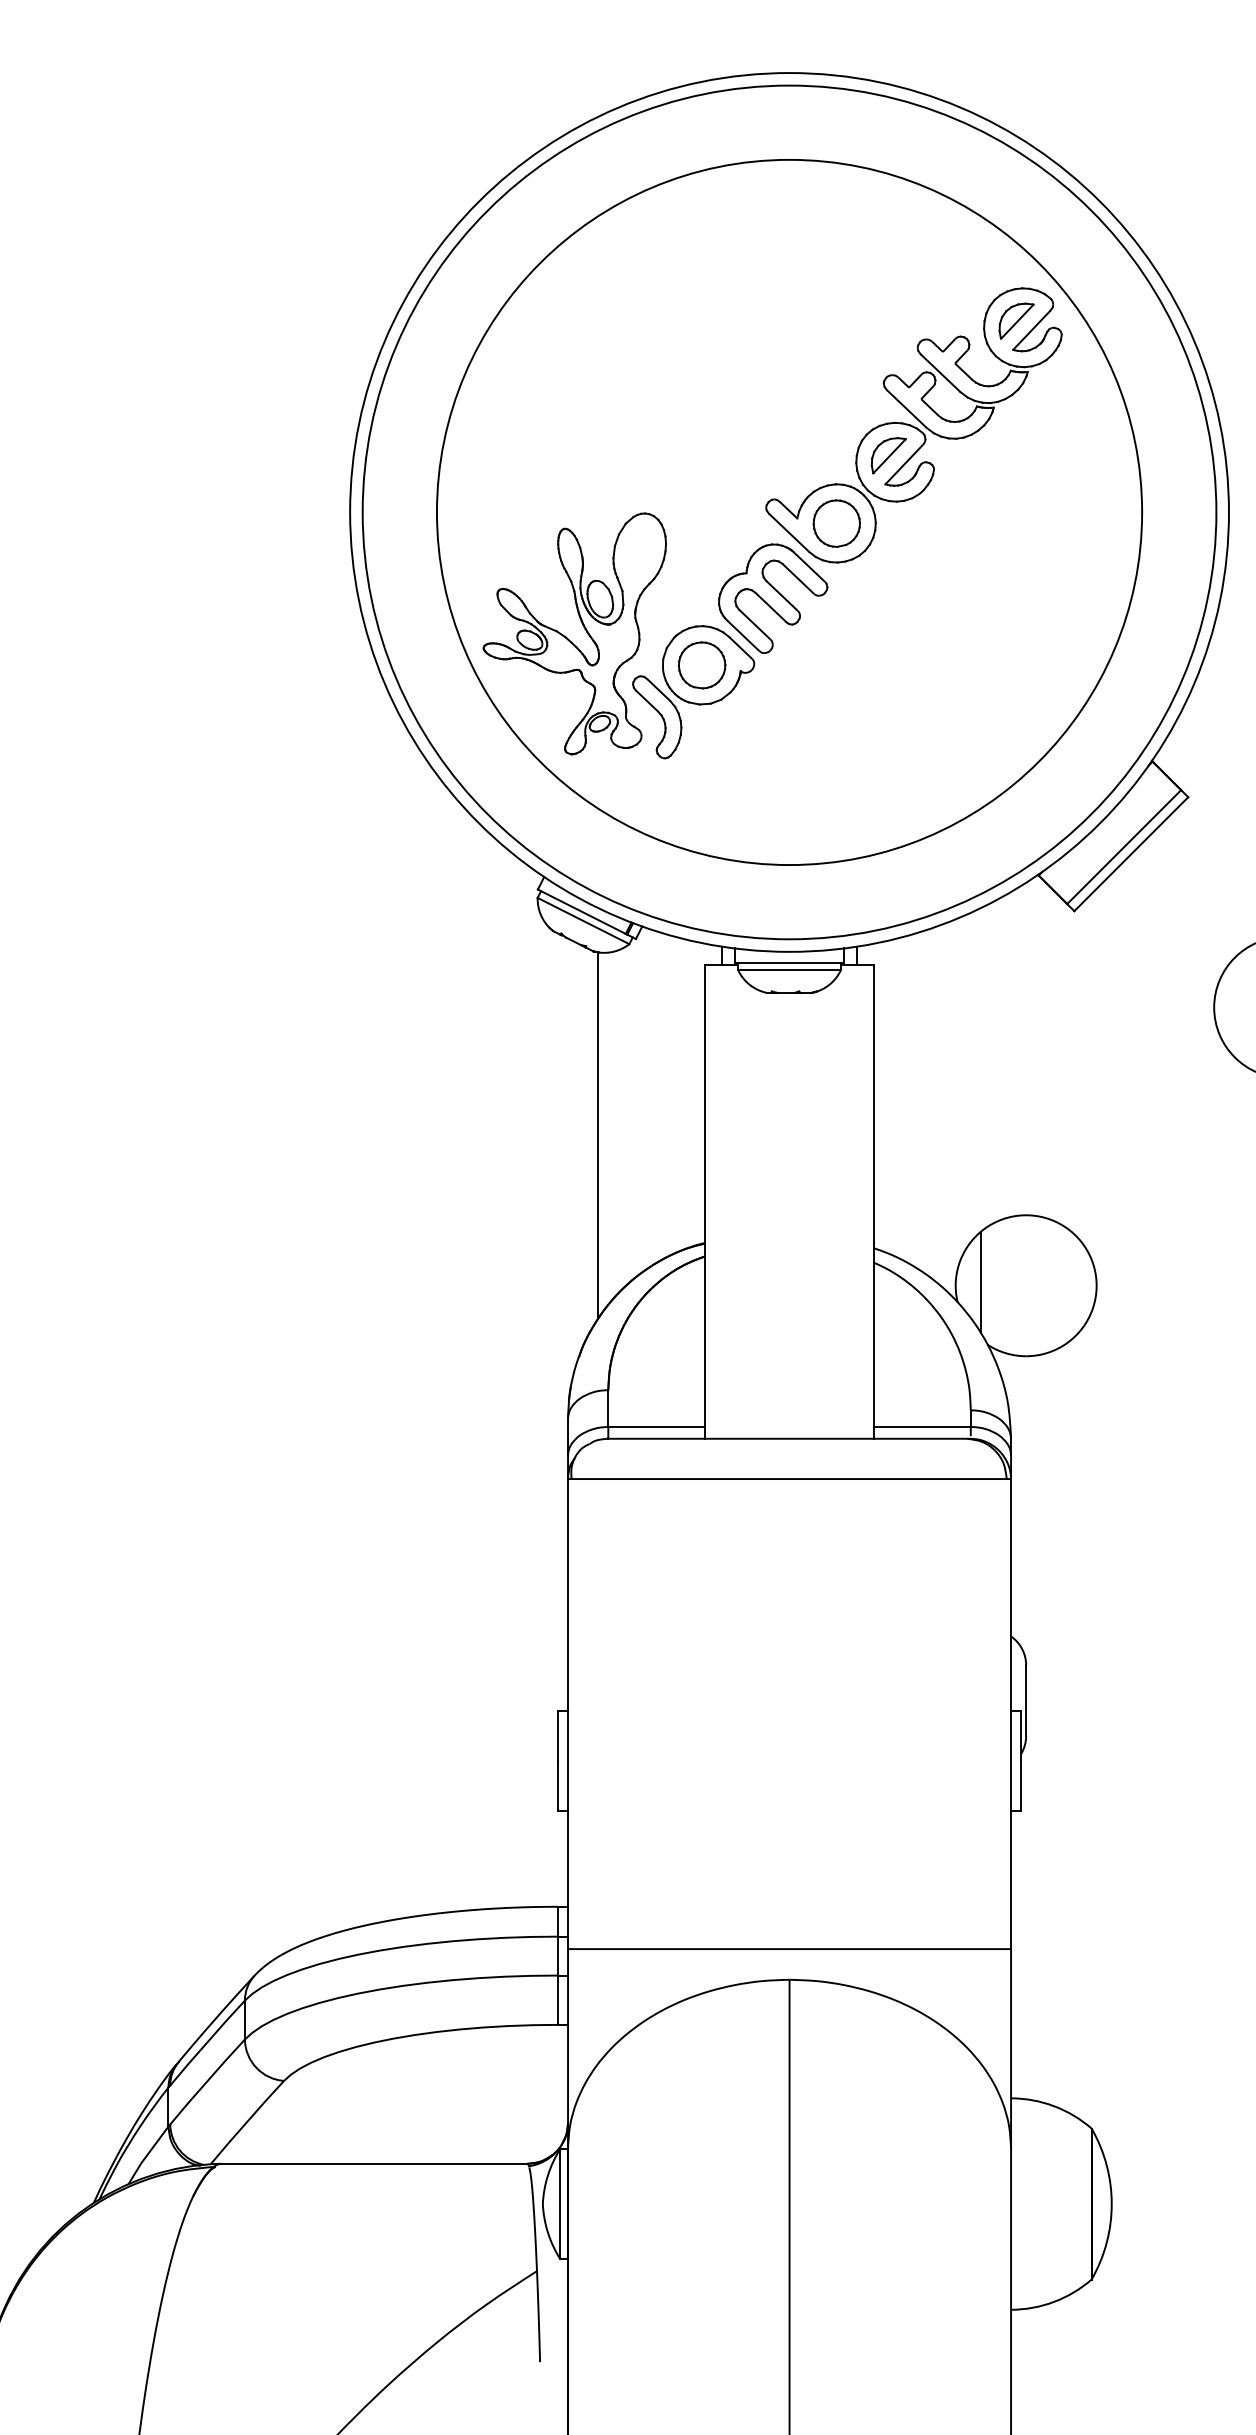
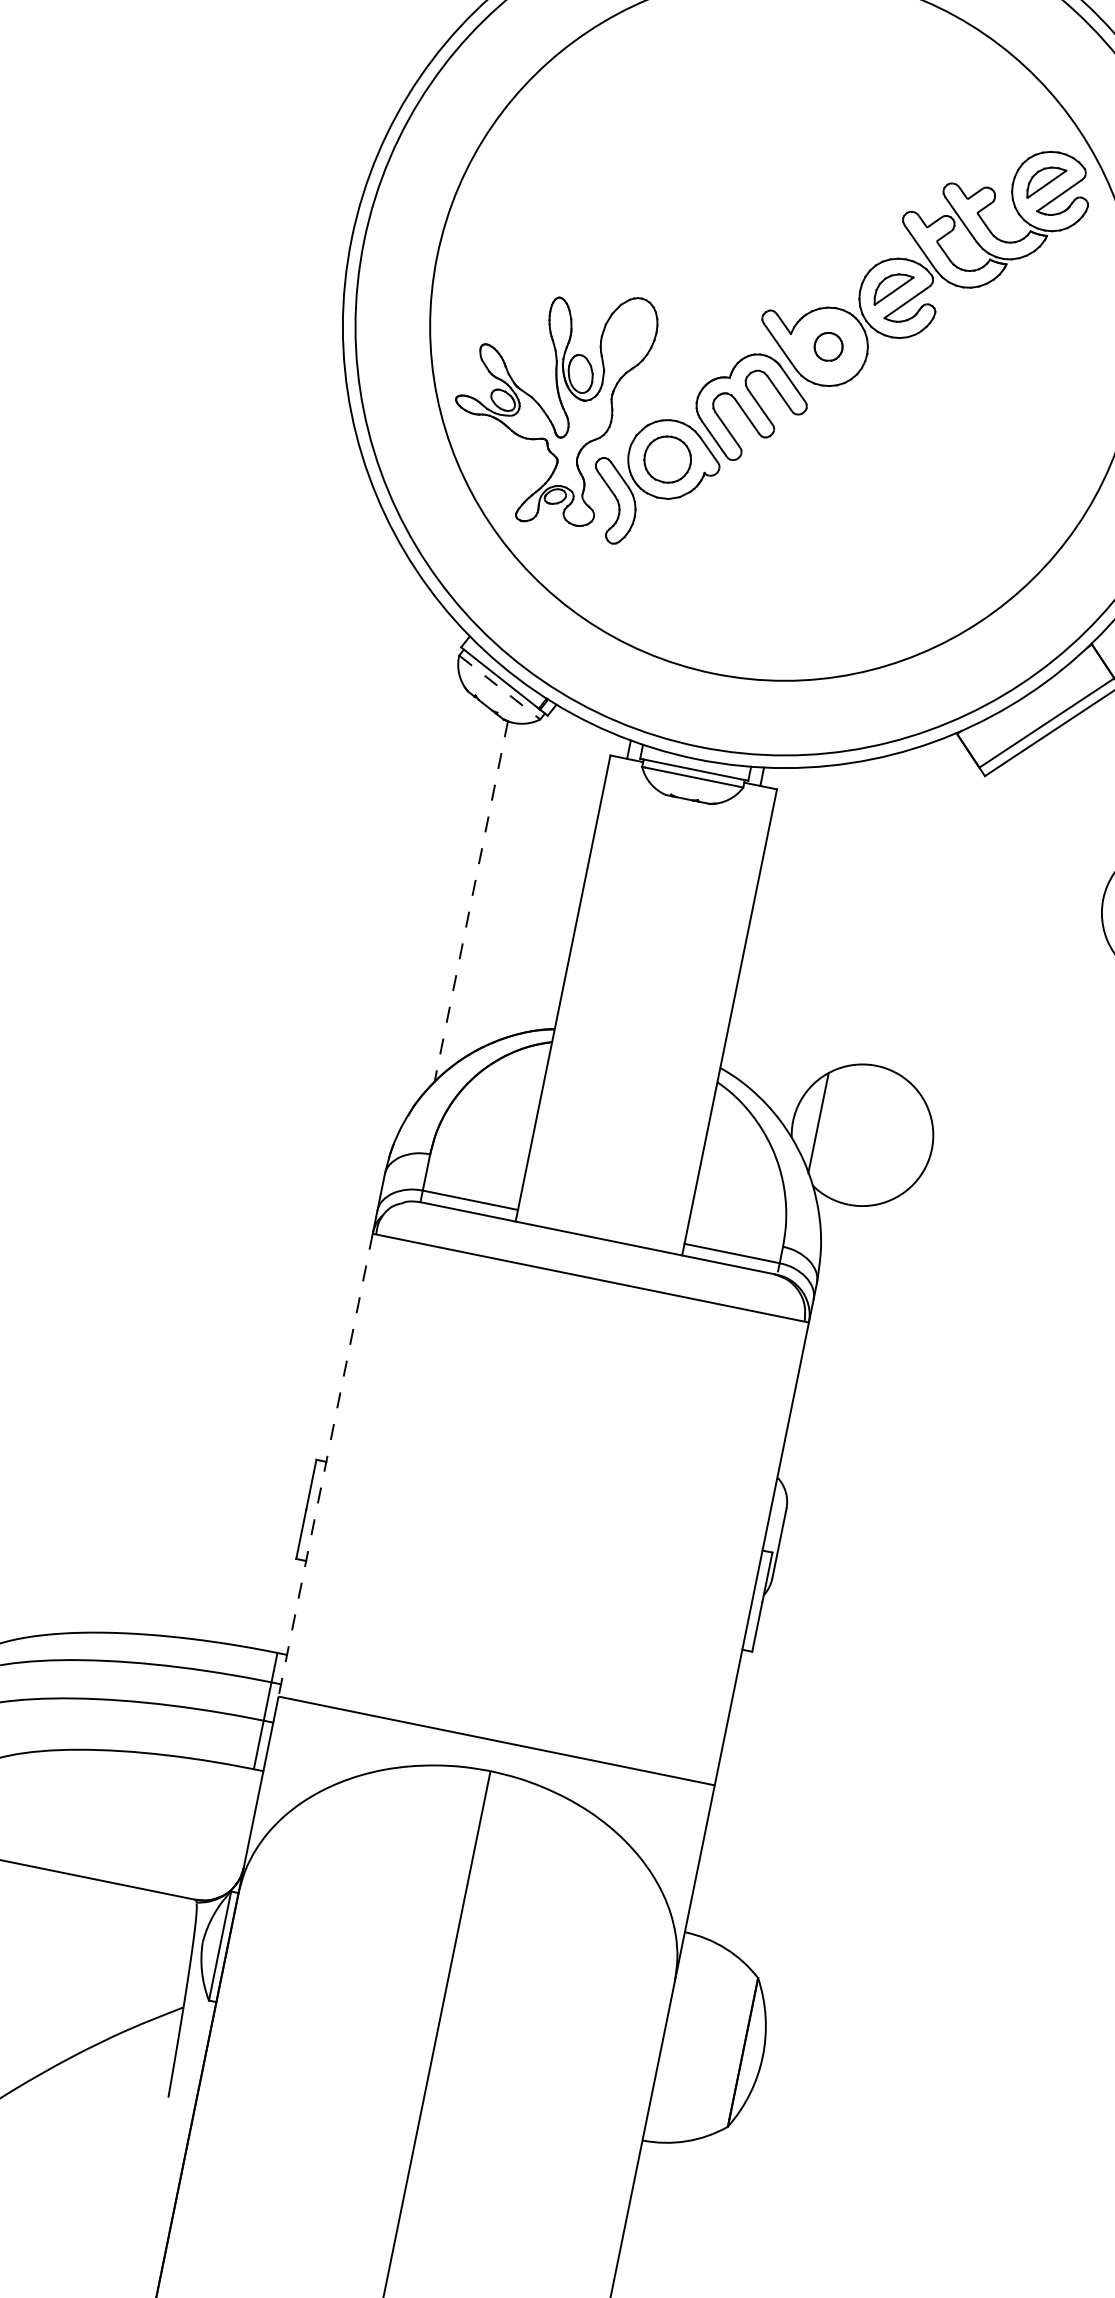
part: (836, 523) -> (828, 346), size x0.6
line: (583, 921) -> (499, 687), solid -> dashed
line: (598, 1136) -> (471, 902), solid -> dashed
line: (568, 1714) -> (326, 1465), solid -> dashed

